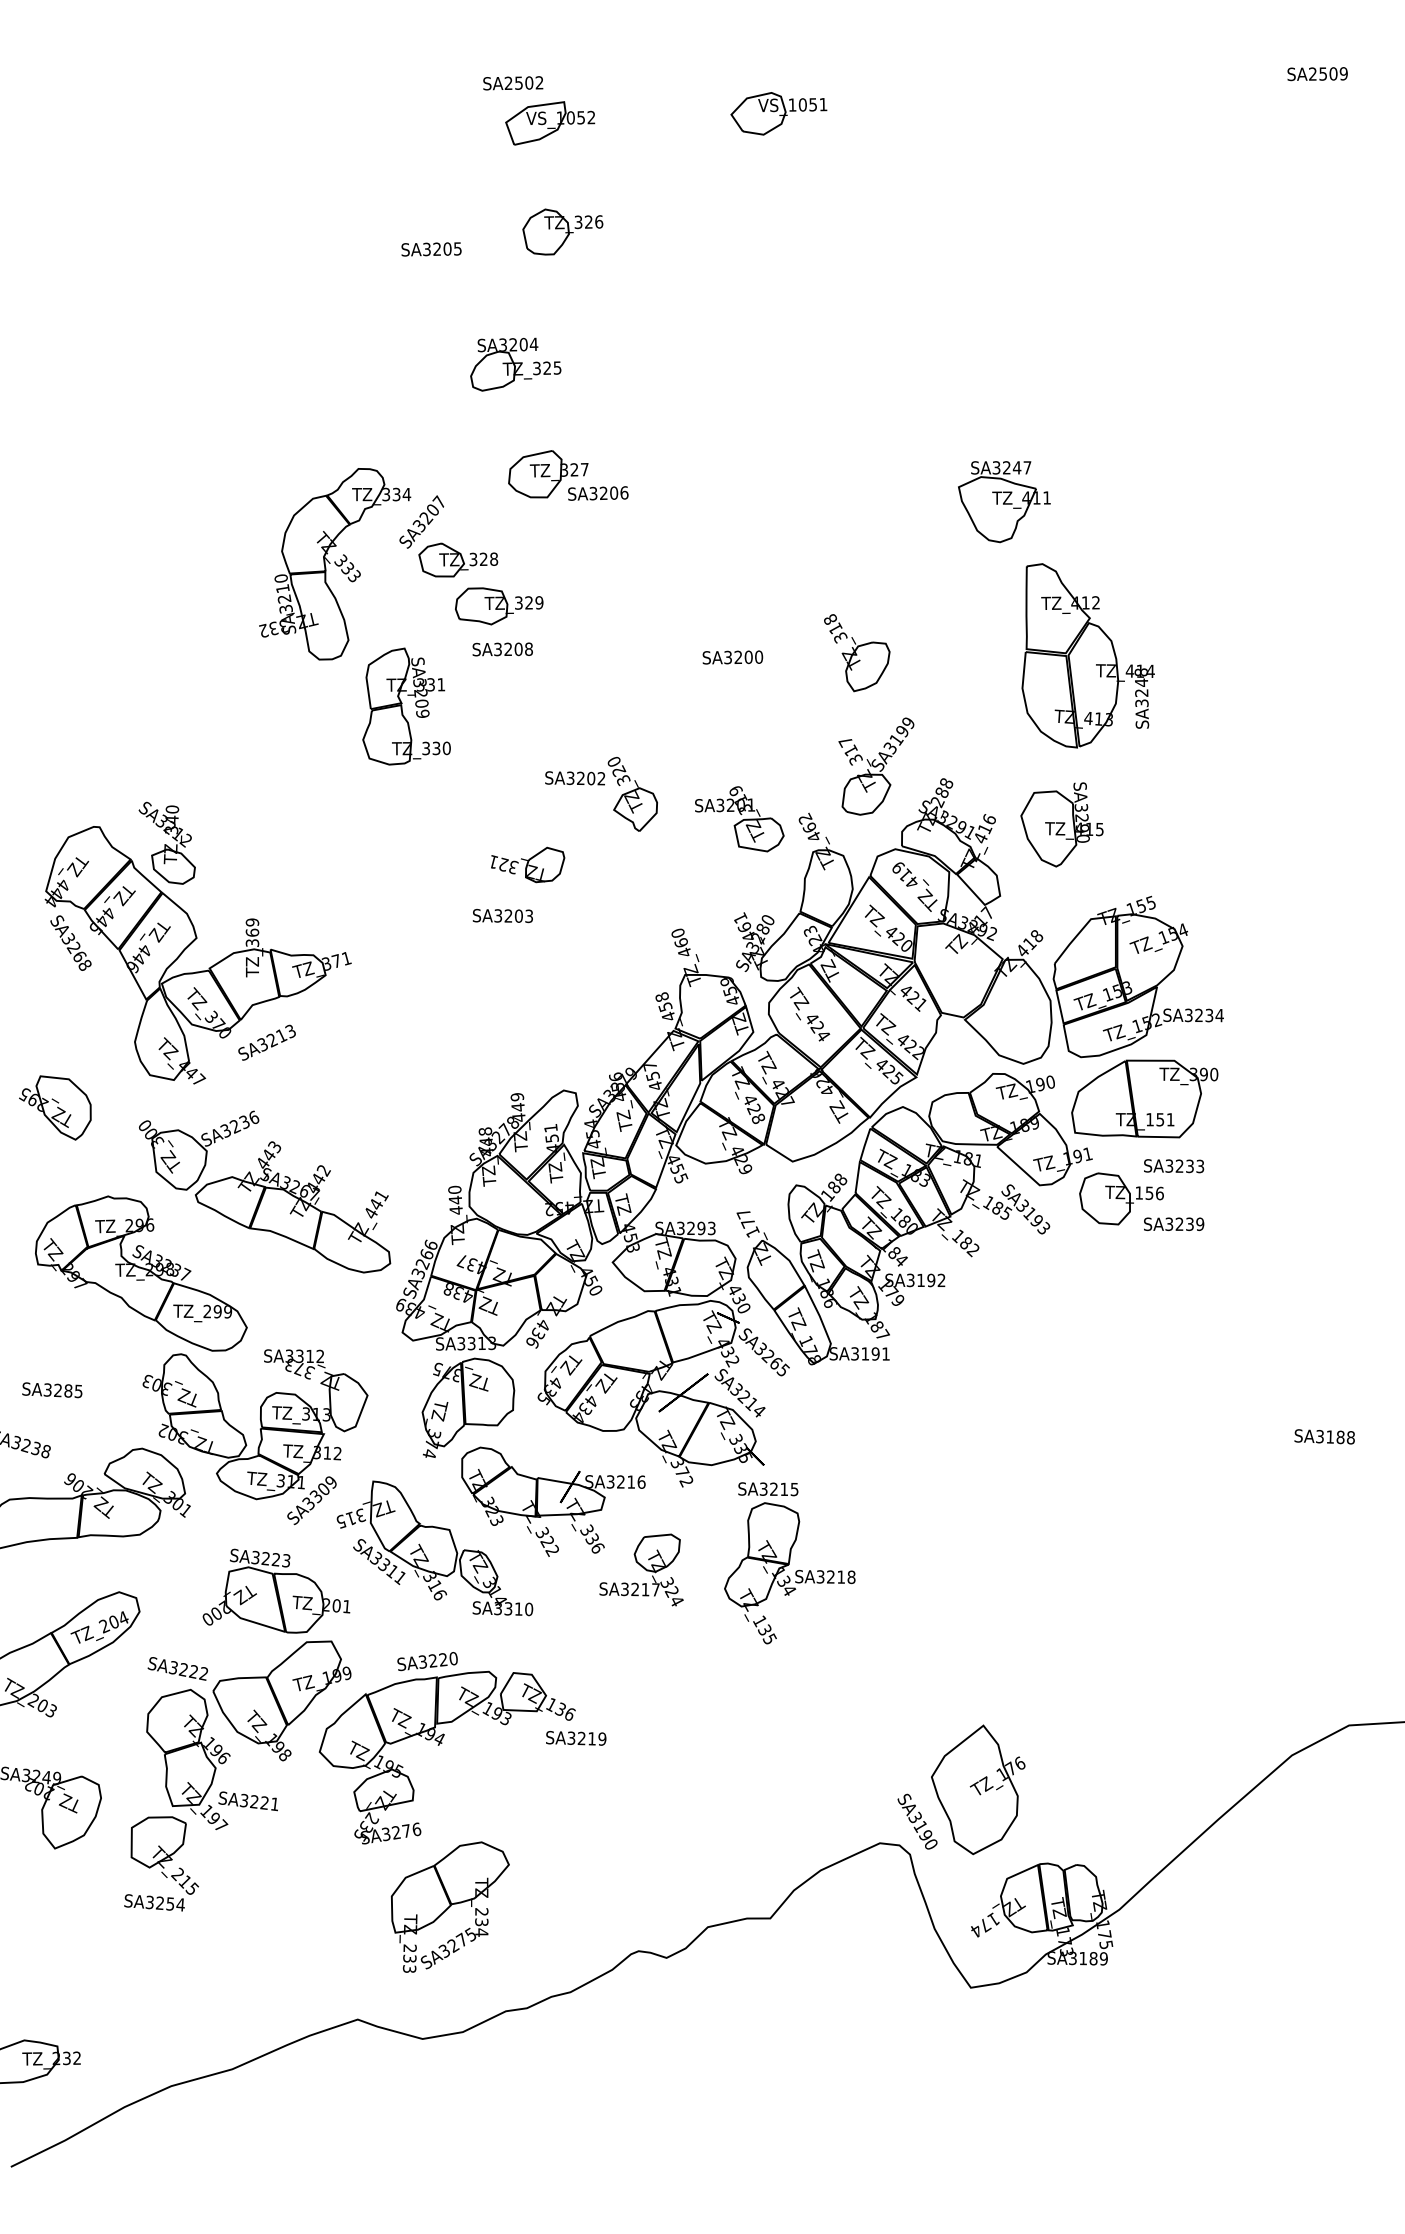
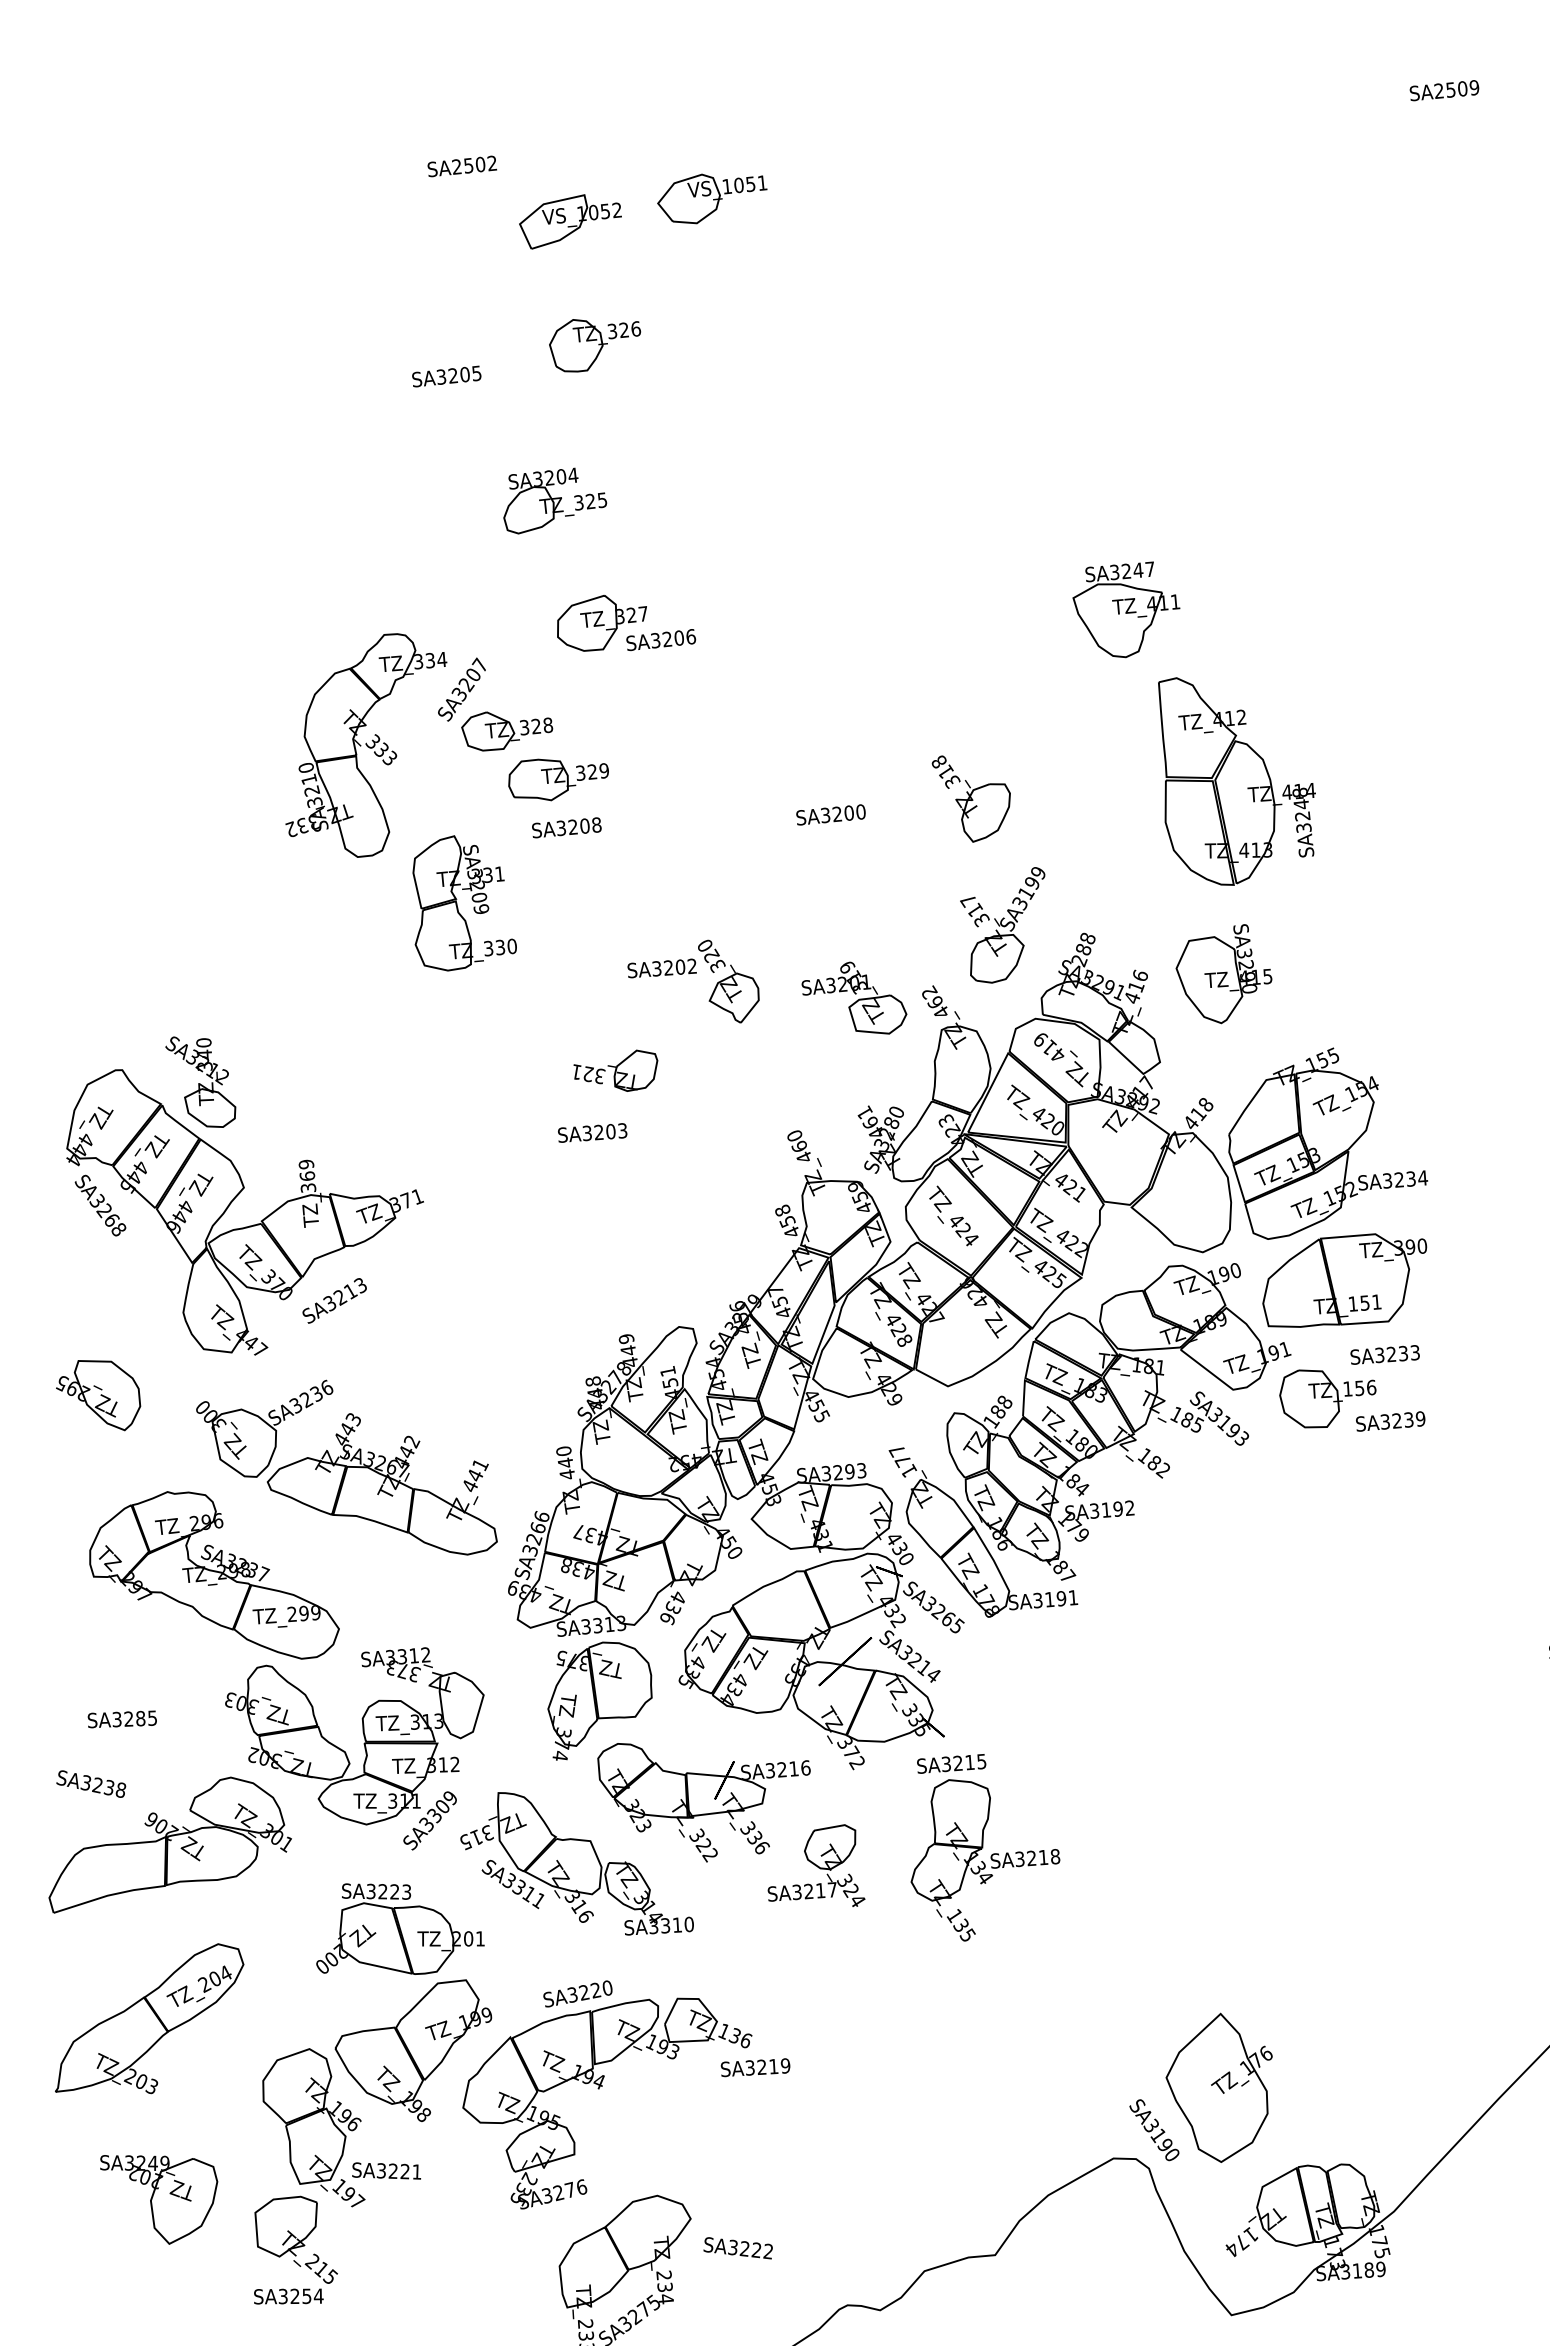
text: (513, 83) -> (462, 166), moved
part: (778, 113) -> (711, 197), moved
text: (177, 1668) -> (737, 2248), moved

